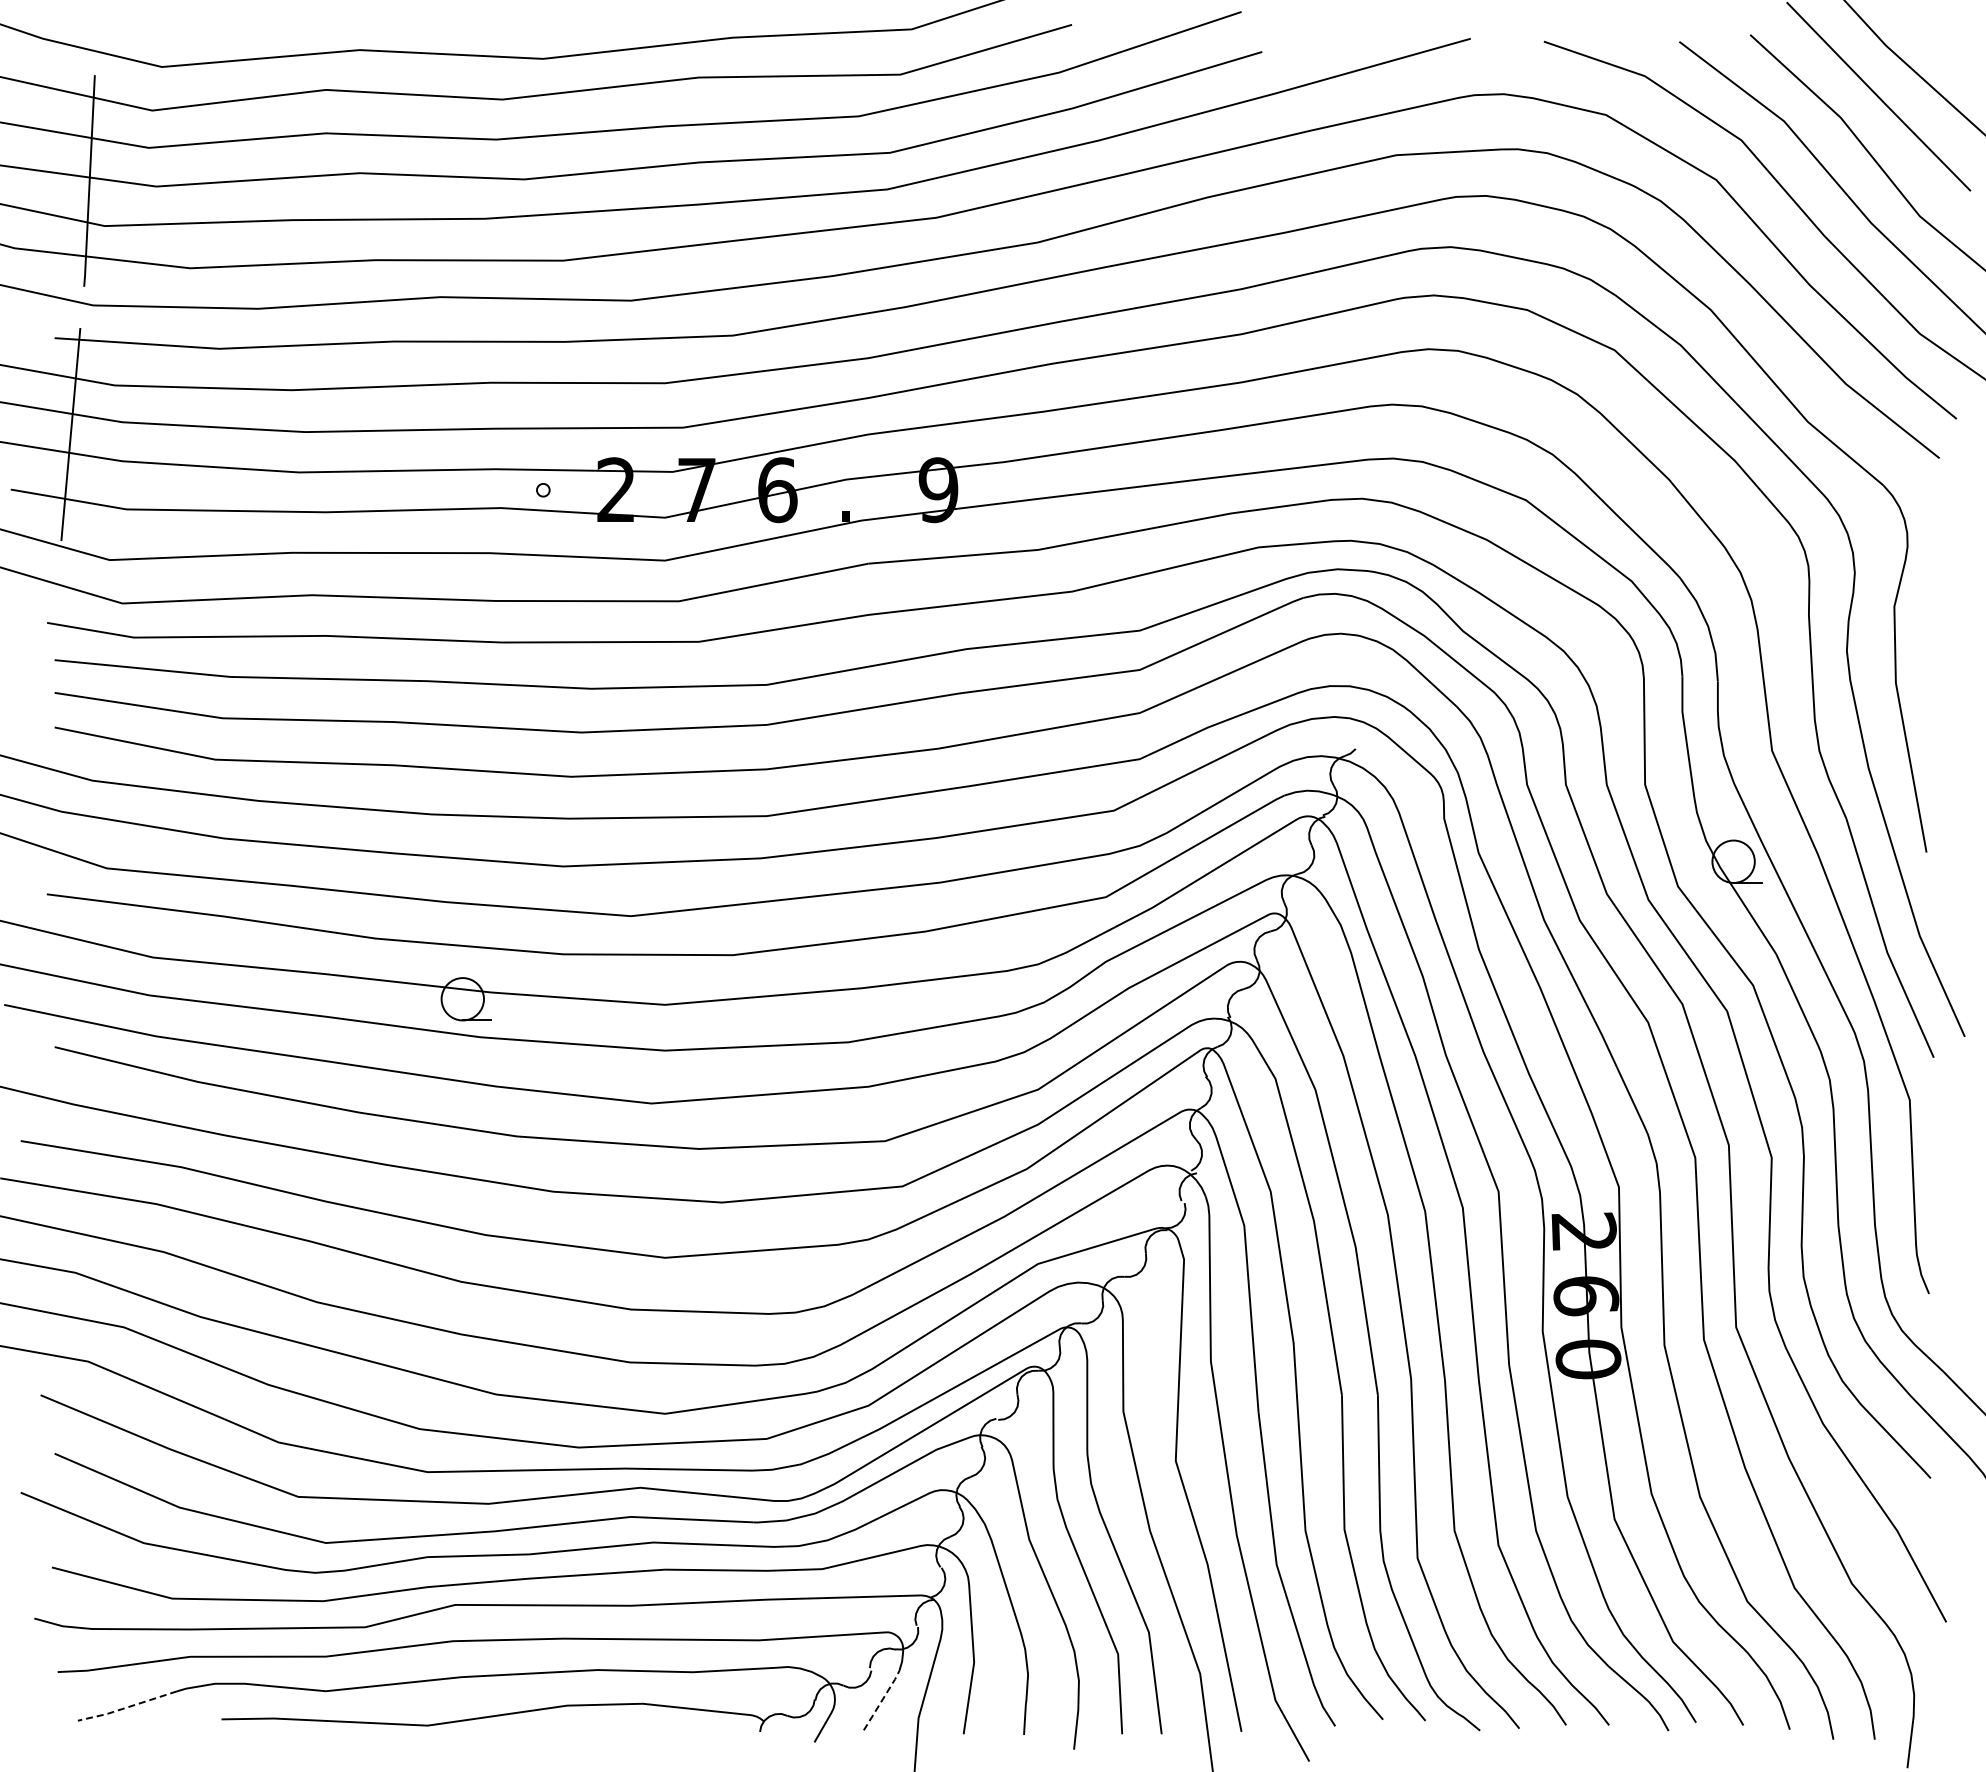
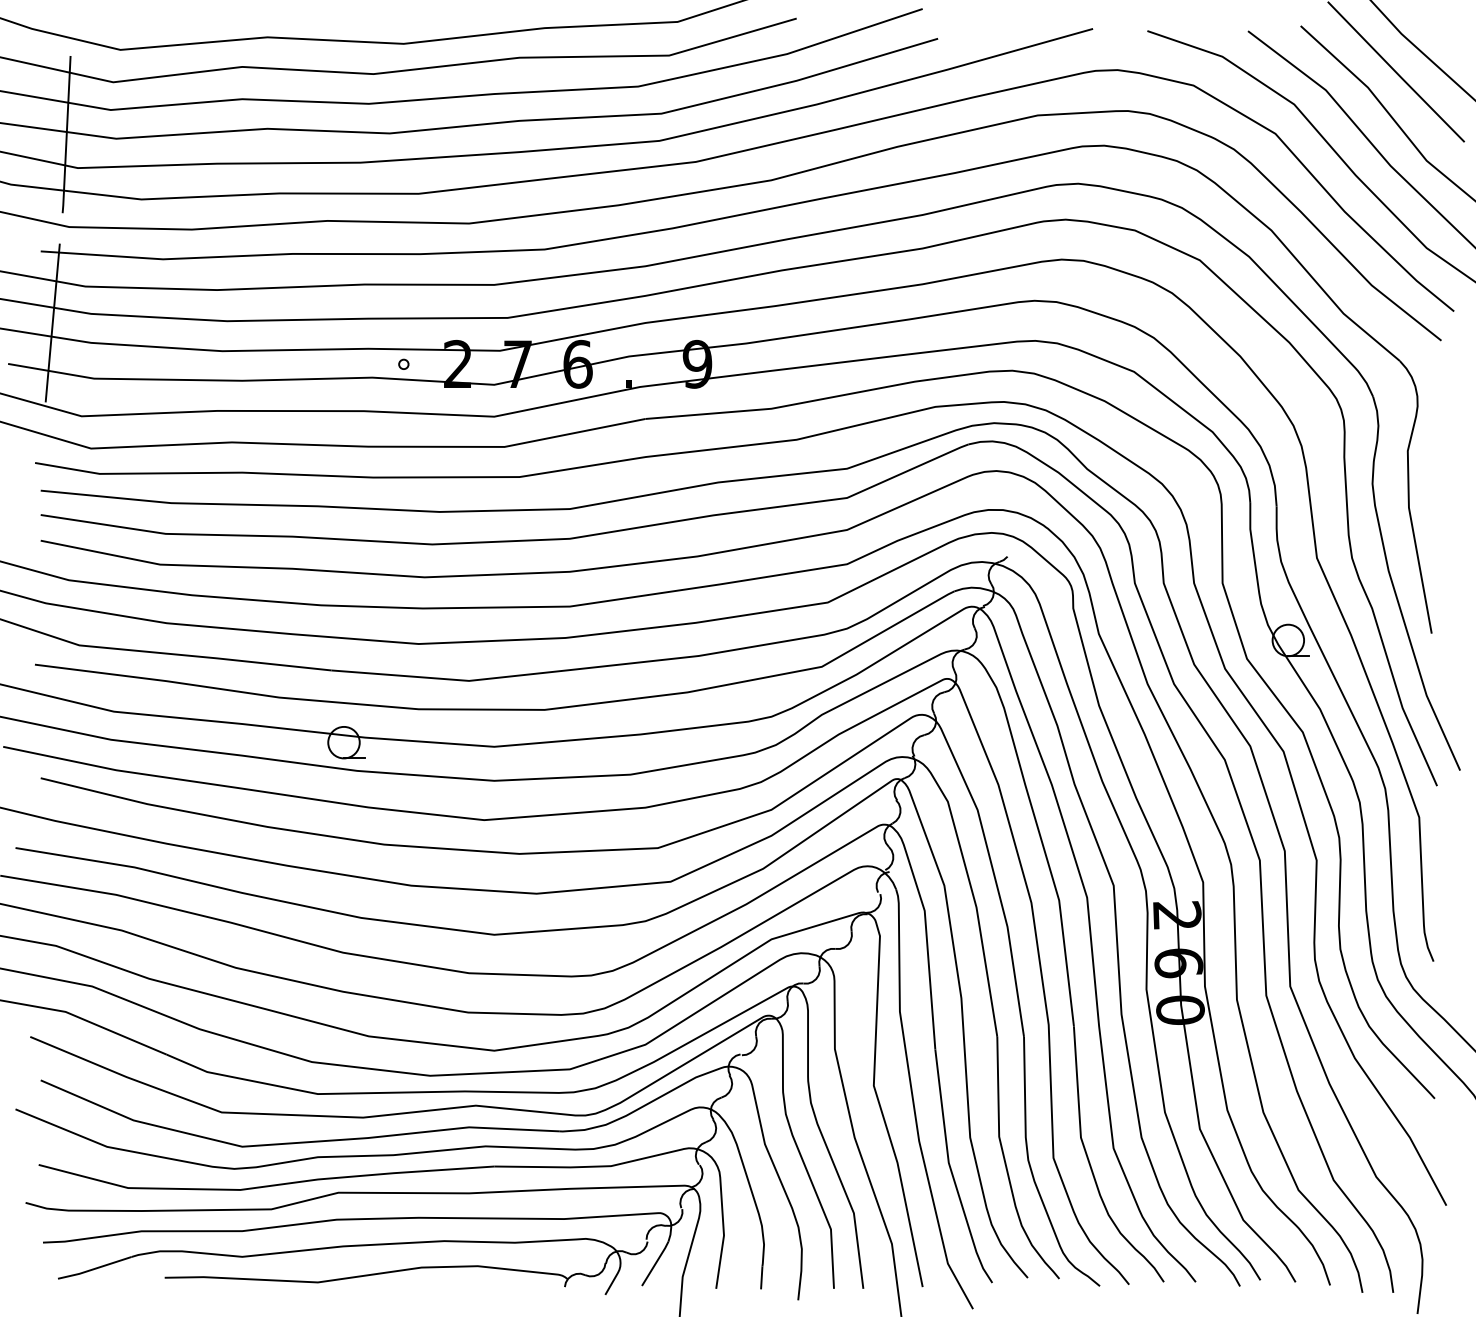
line: (882, 1699) -> (655, 1263), dashed -> solid
line: (126, 1707) -> (94, 1268), dashed -> solid

